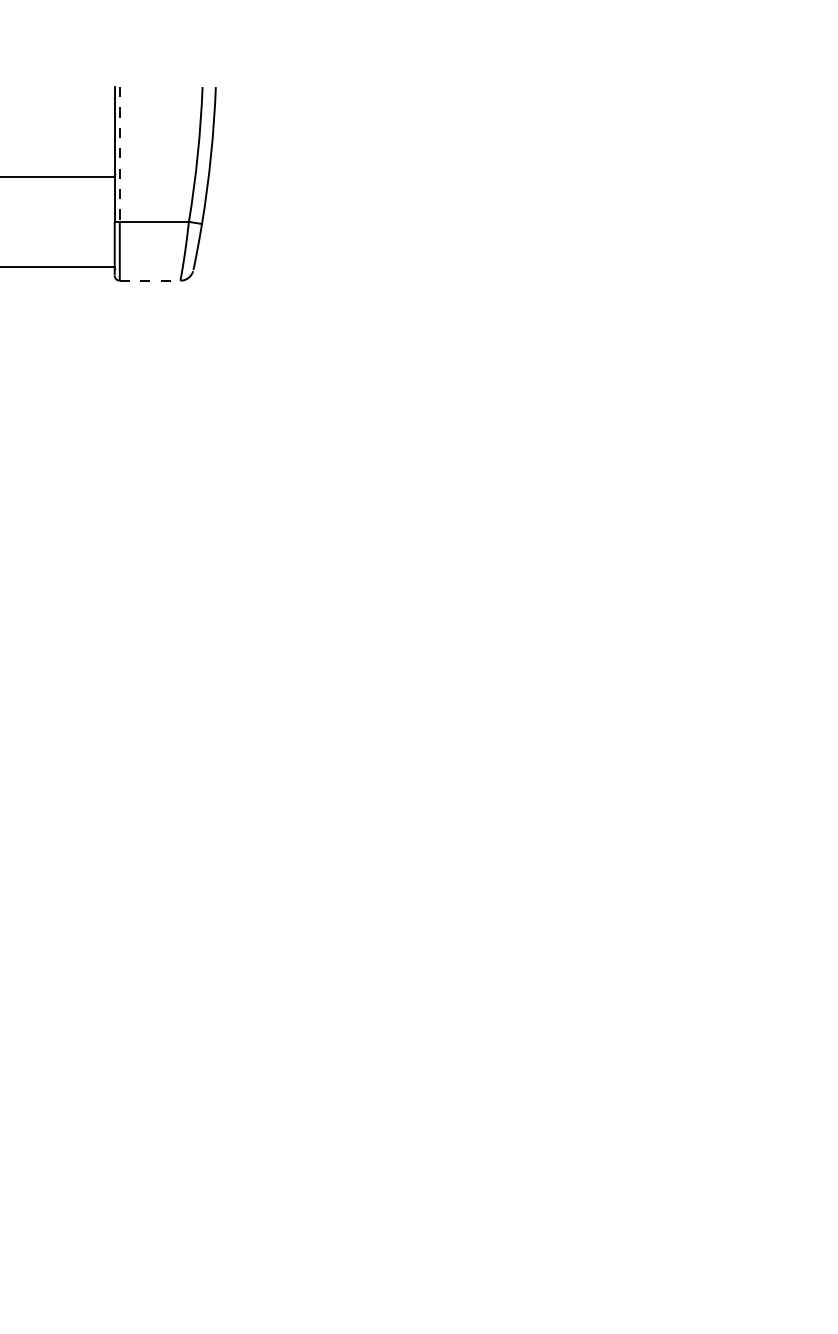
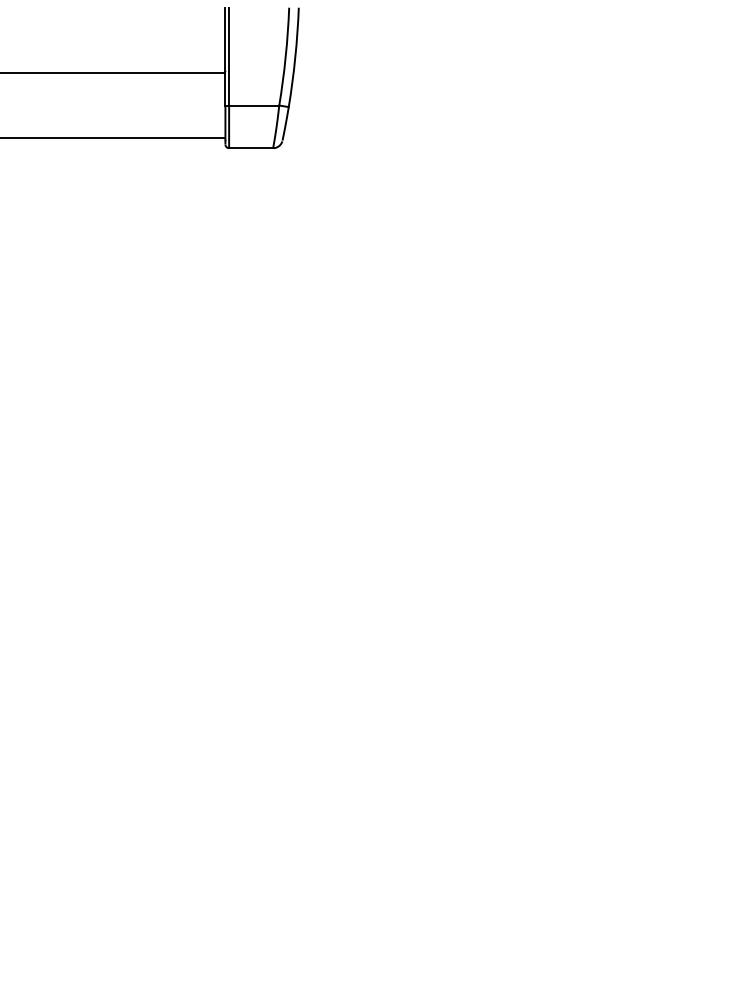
line: (120, 154) -> (229, 56), dashed -> solid
line: (150, 281) -> (251, 148), dashed -> solid

